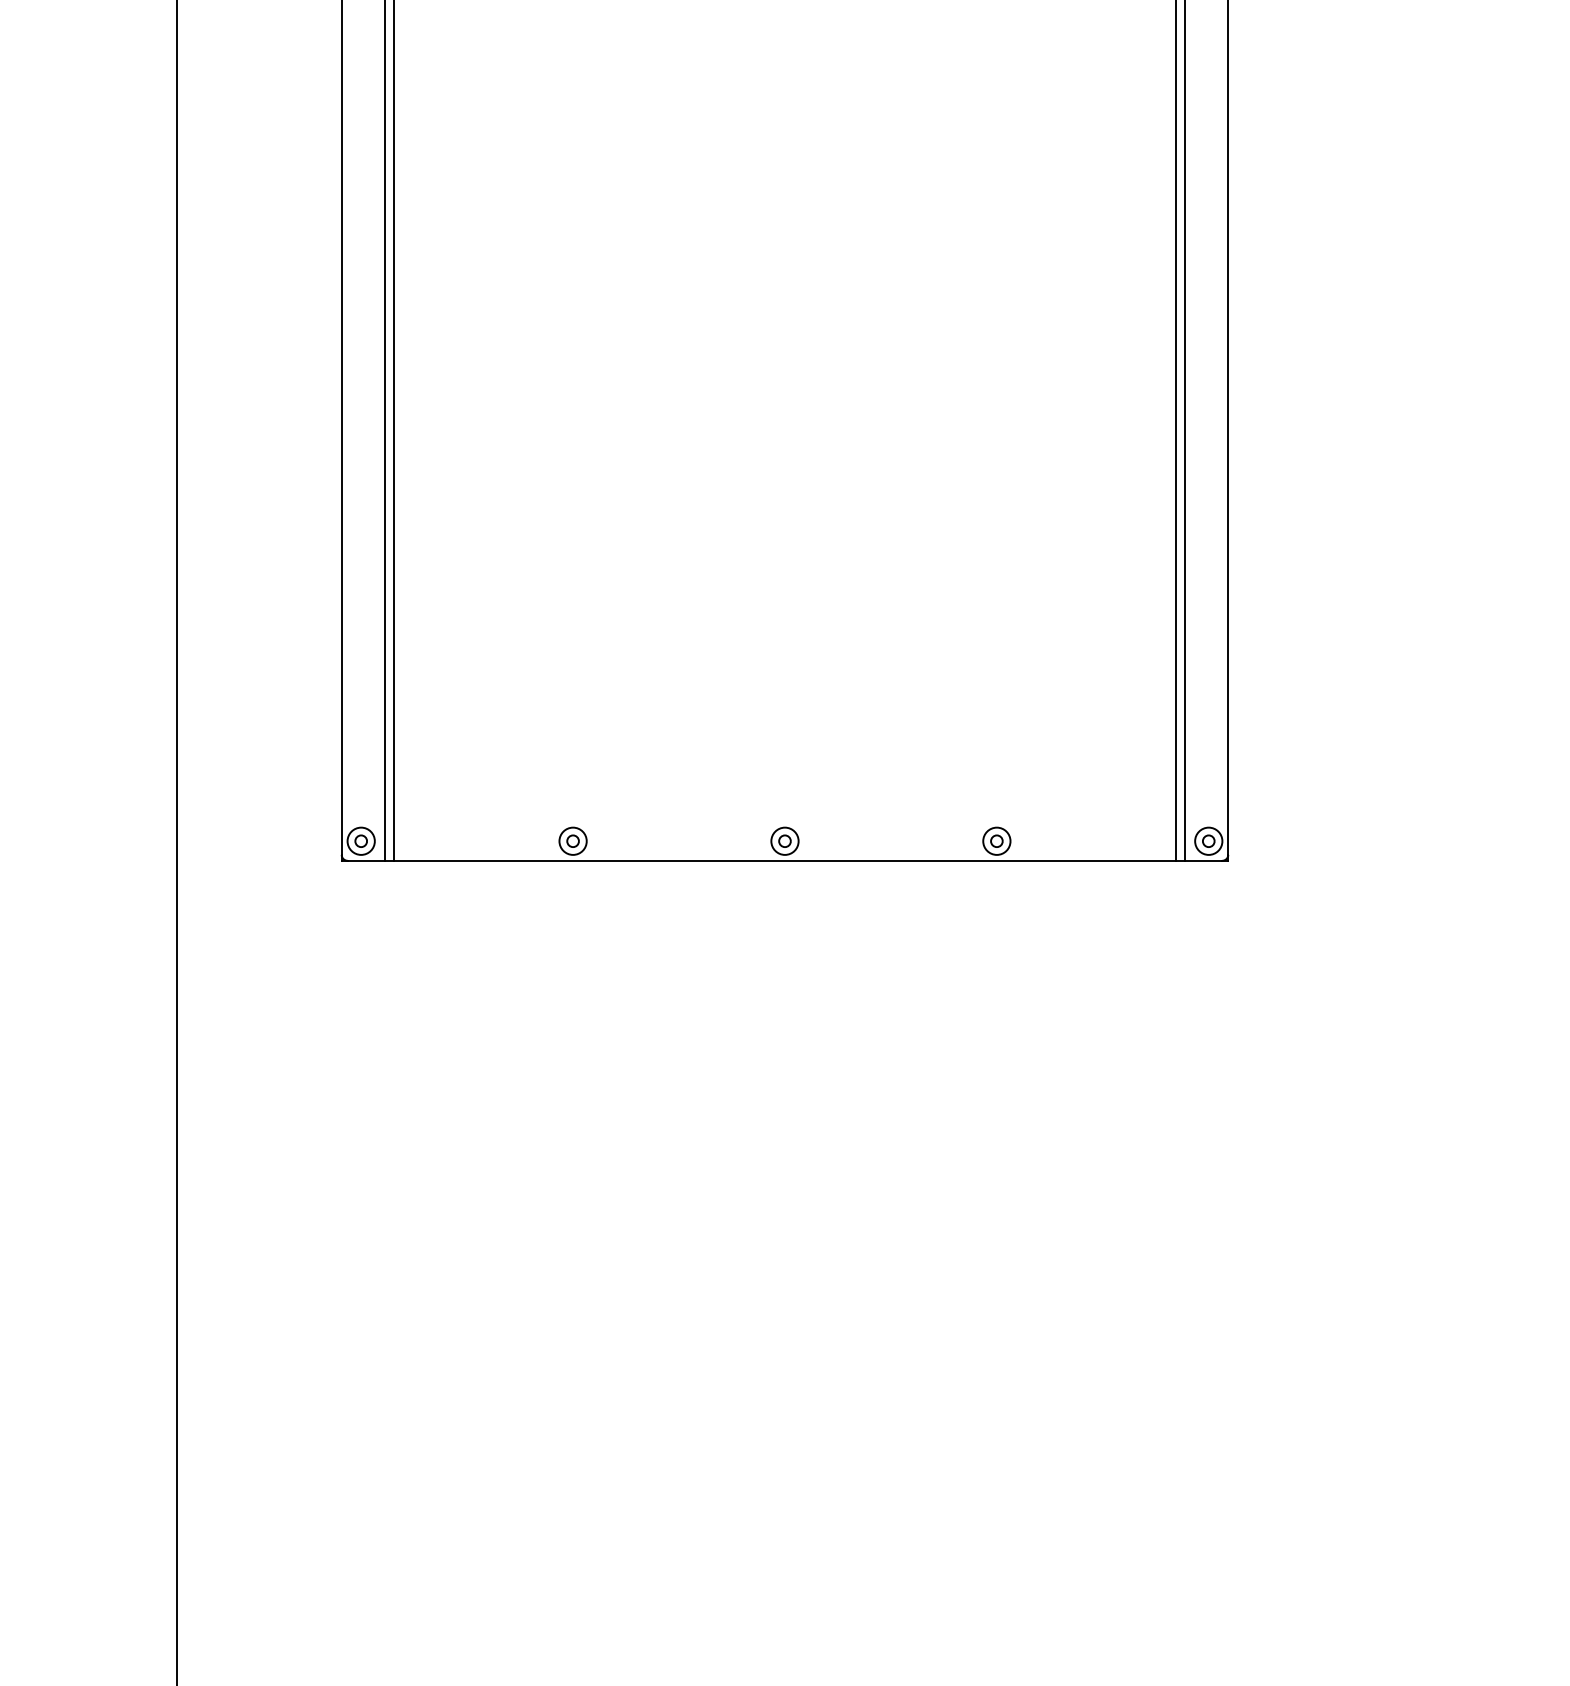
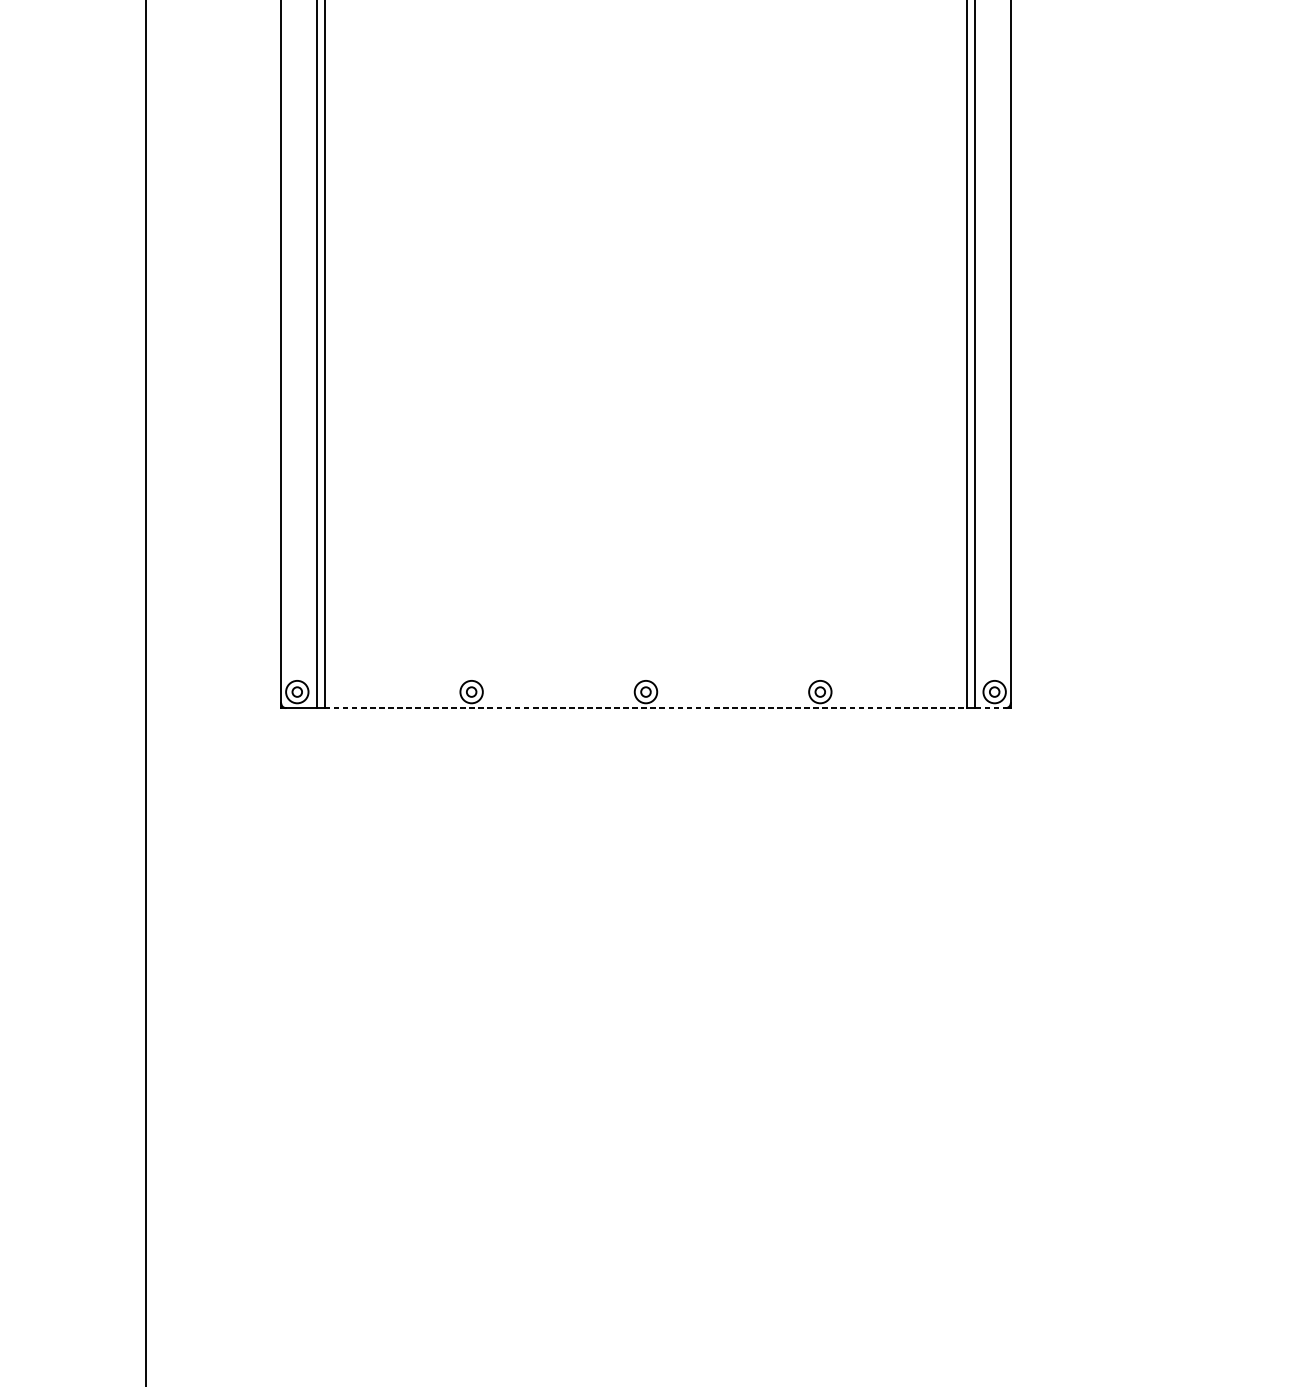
line: (785, 860) -> (646, 707), solid -> dashed
line: (1203, 860) -> (990, 707), solid -> dashed

